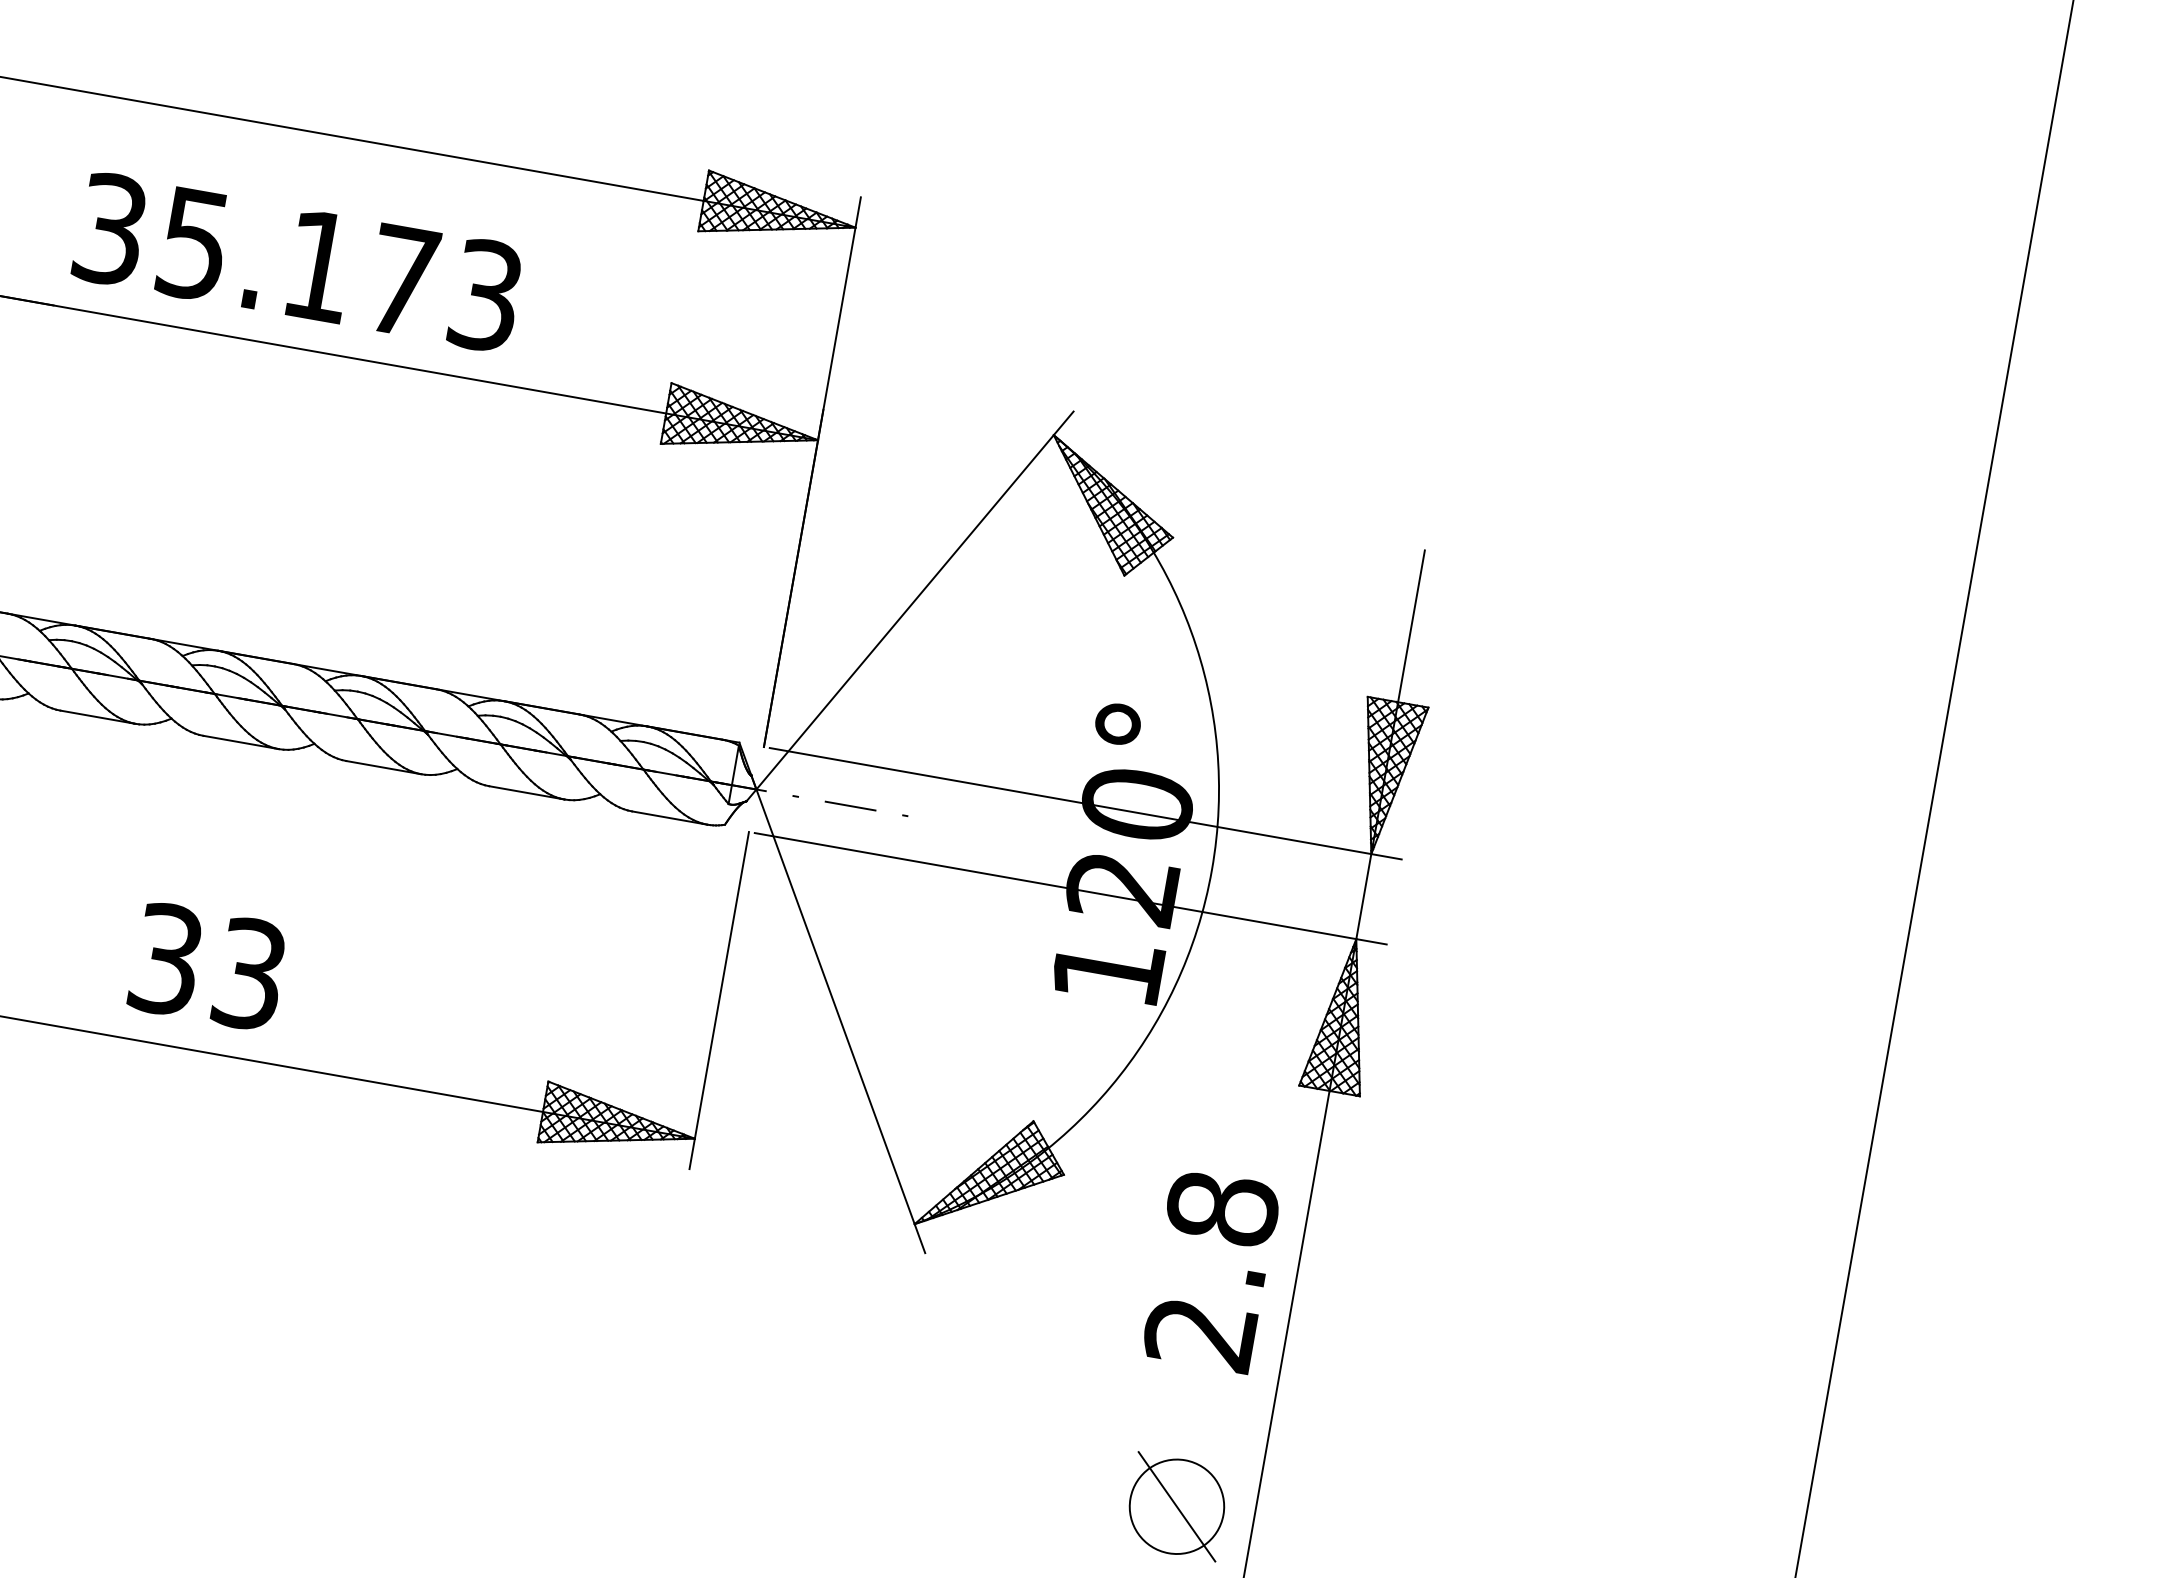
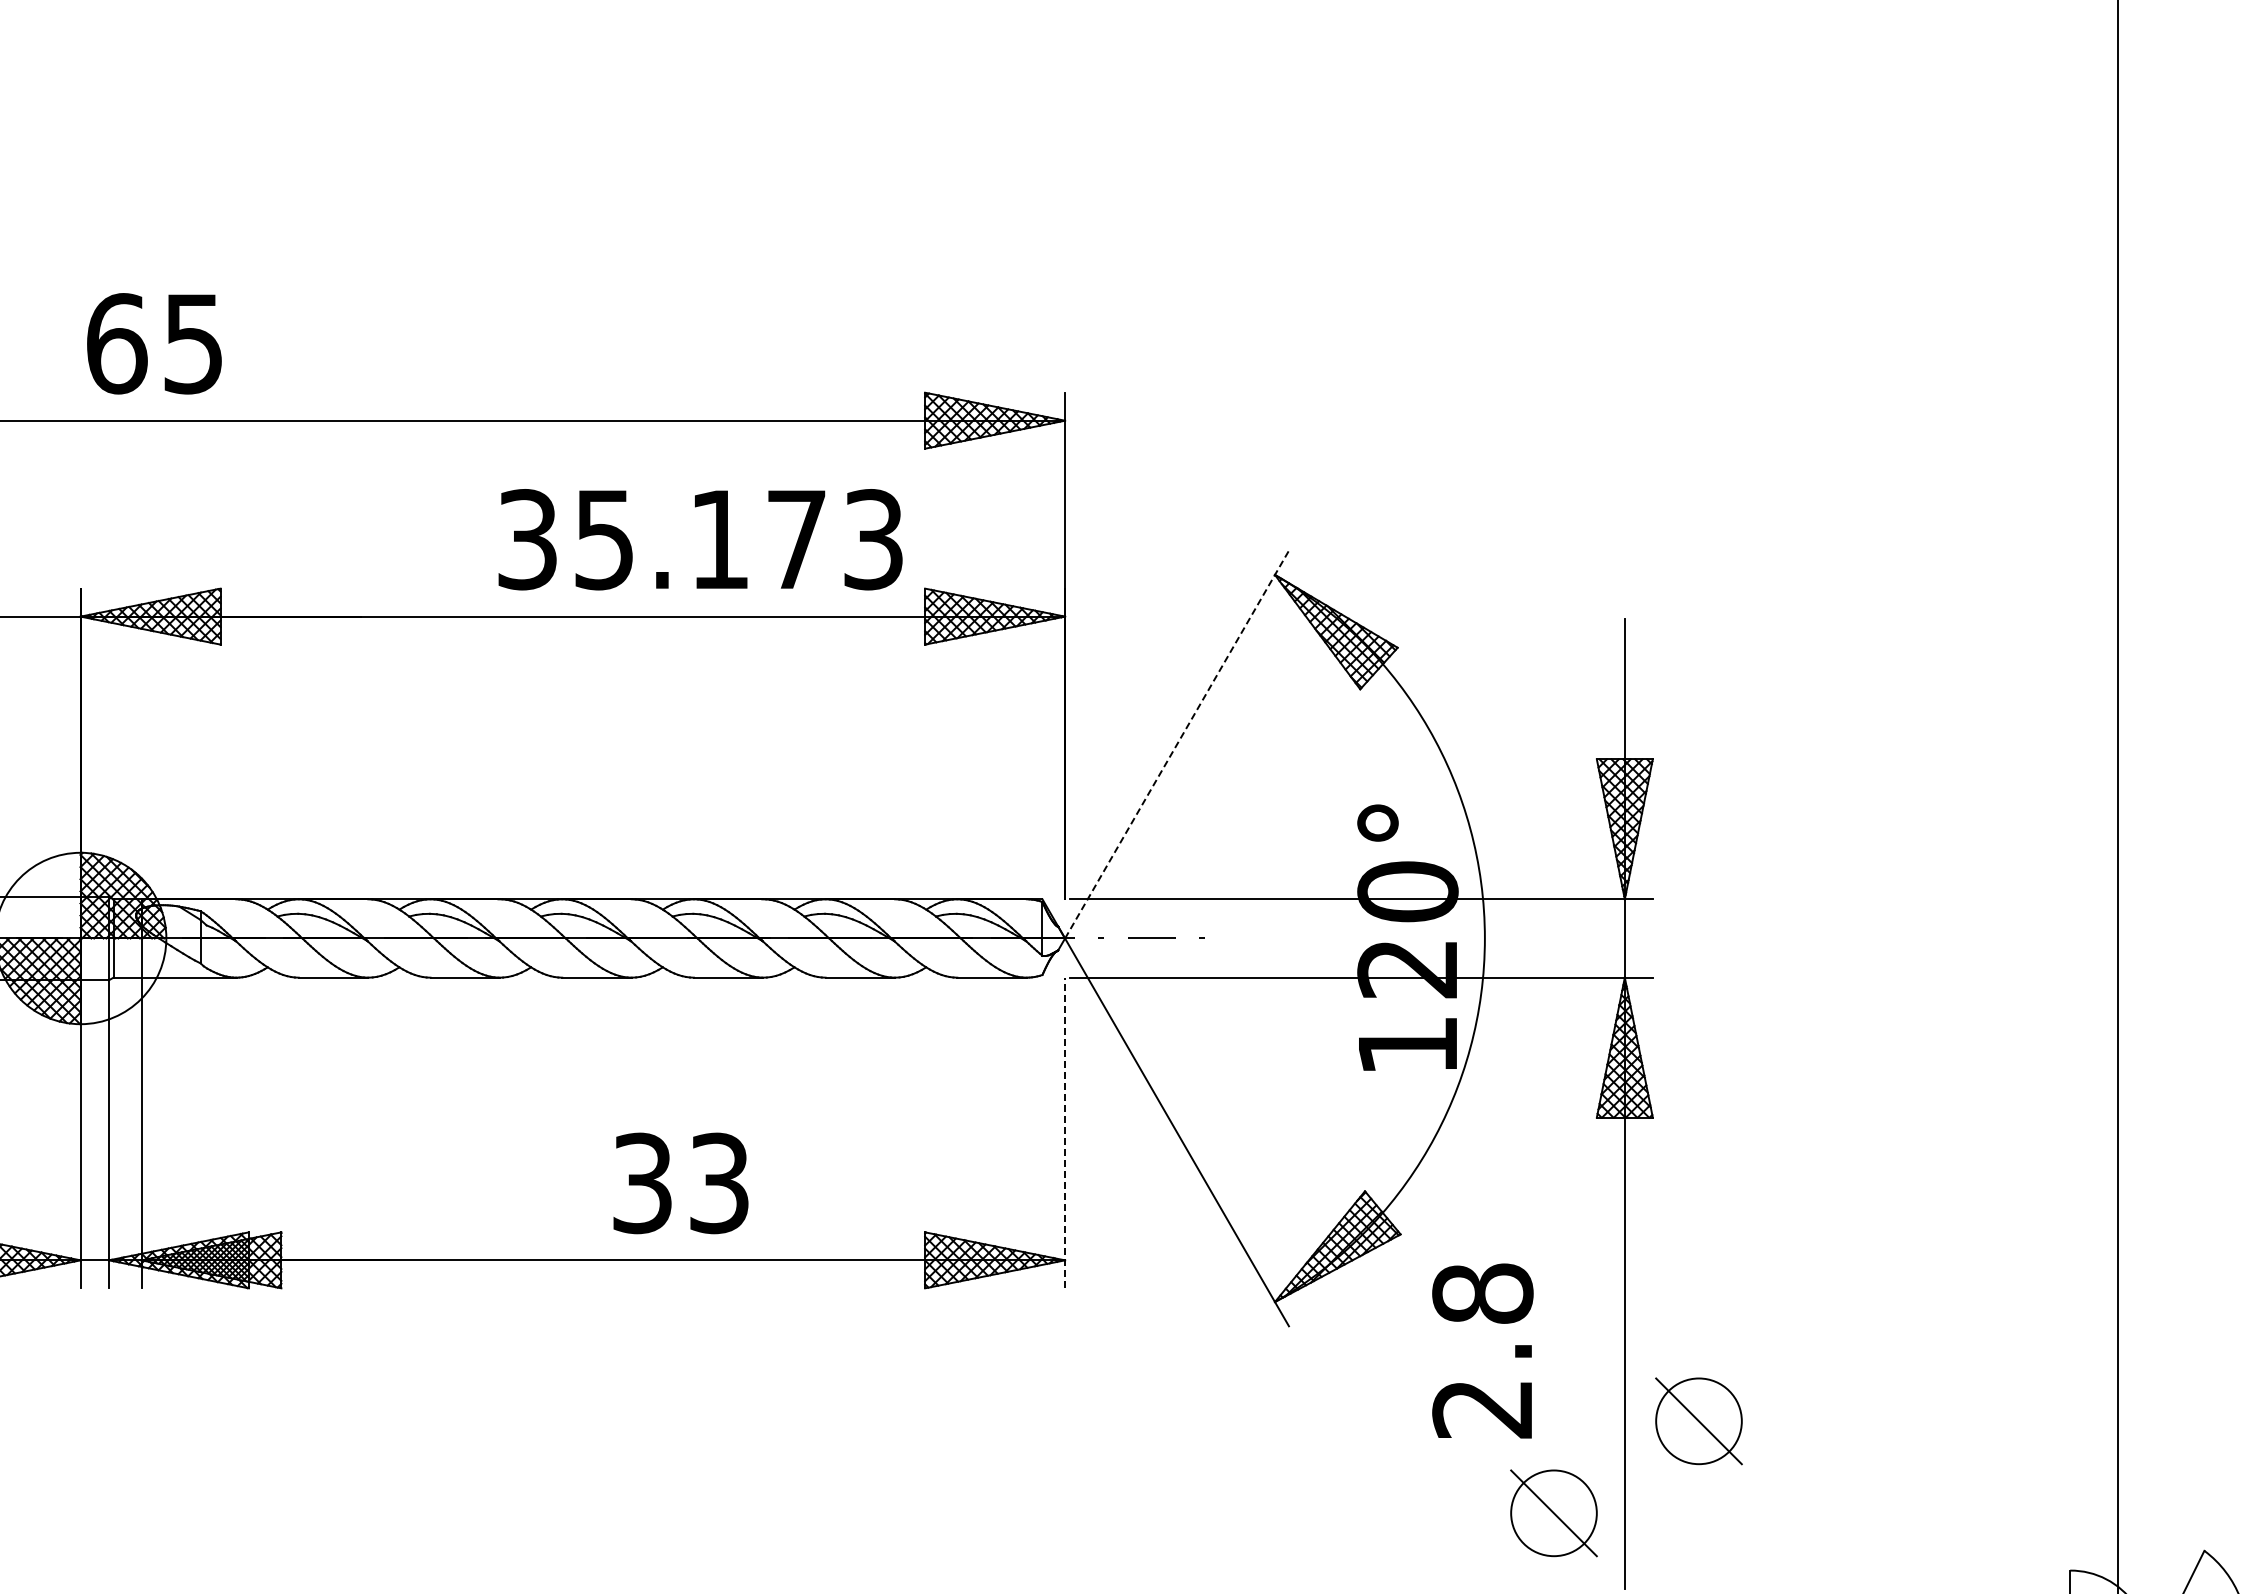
text: (298, 262) -> (700, 539), moved
line: (915, 600) -> (1177, 744), solid -> dashed
text: (207, 966) -> (680, 1183), moved
line: (719, 1000) -> (1065, 1132), solid -> dashed
text: (1211, 1270) -> (1482, 1350), moved
part: (1351, 1434) -> (1698, 1421), added

